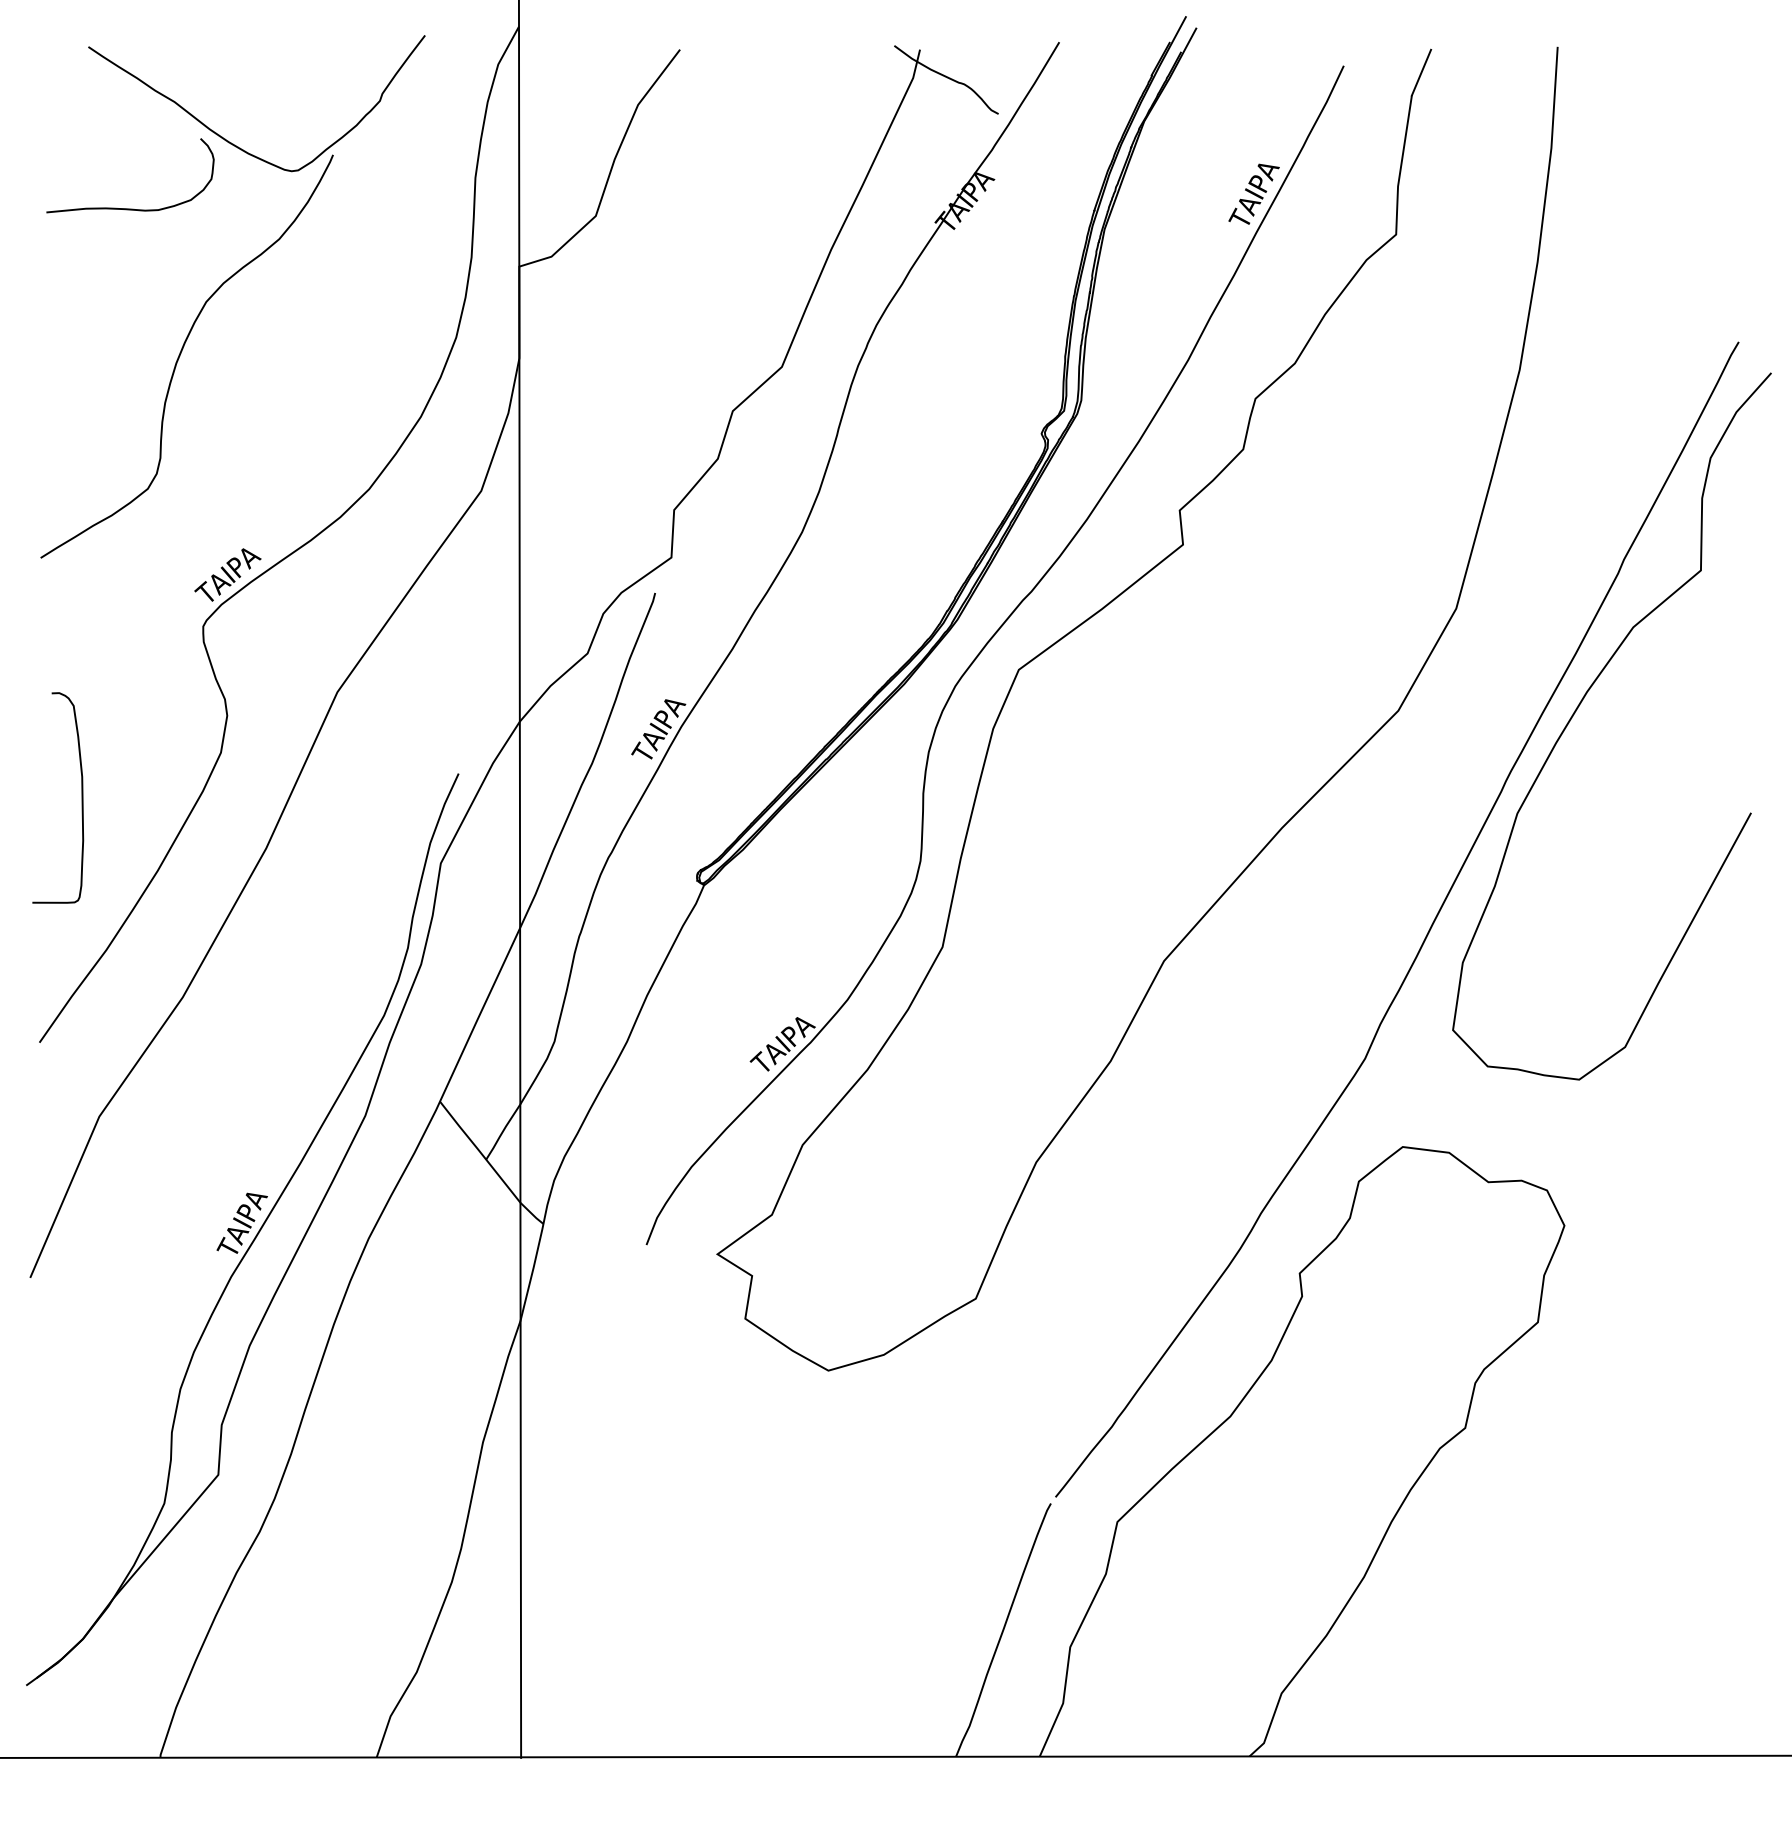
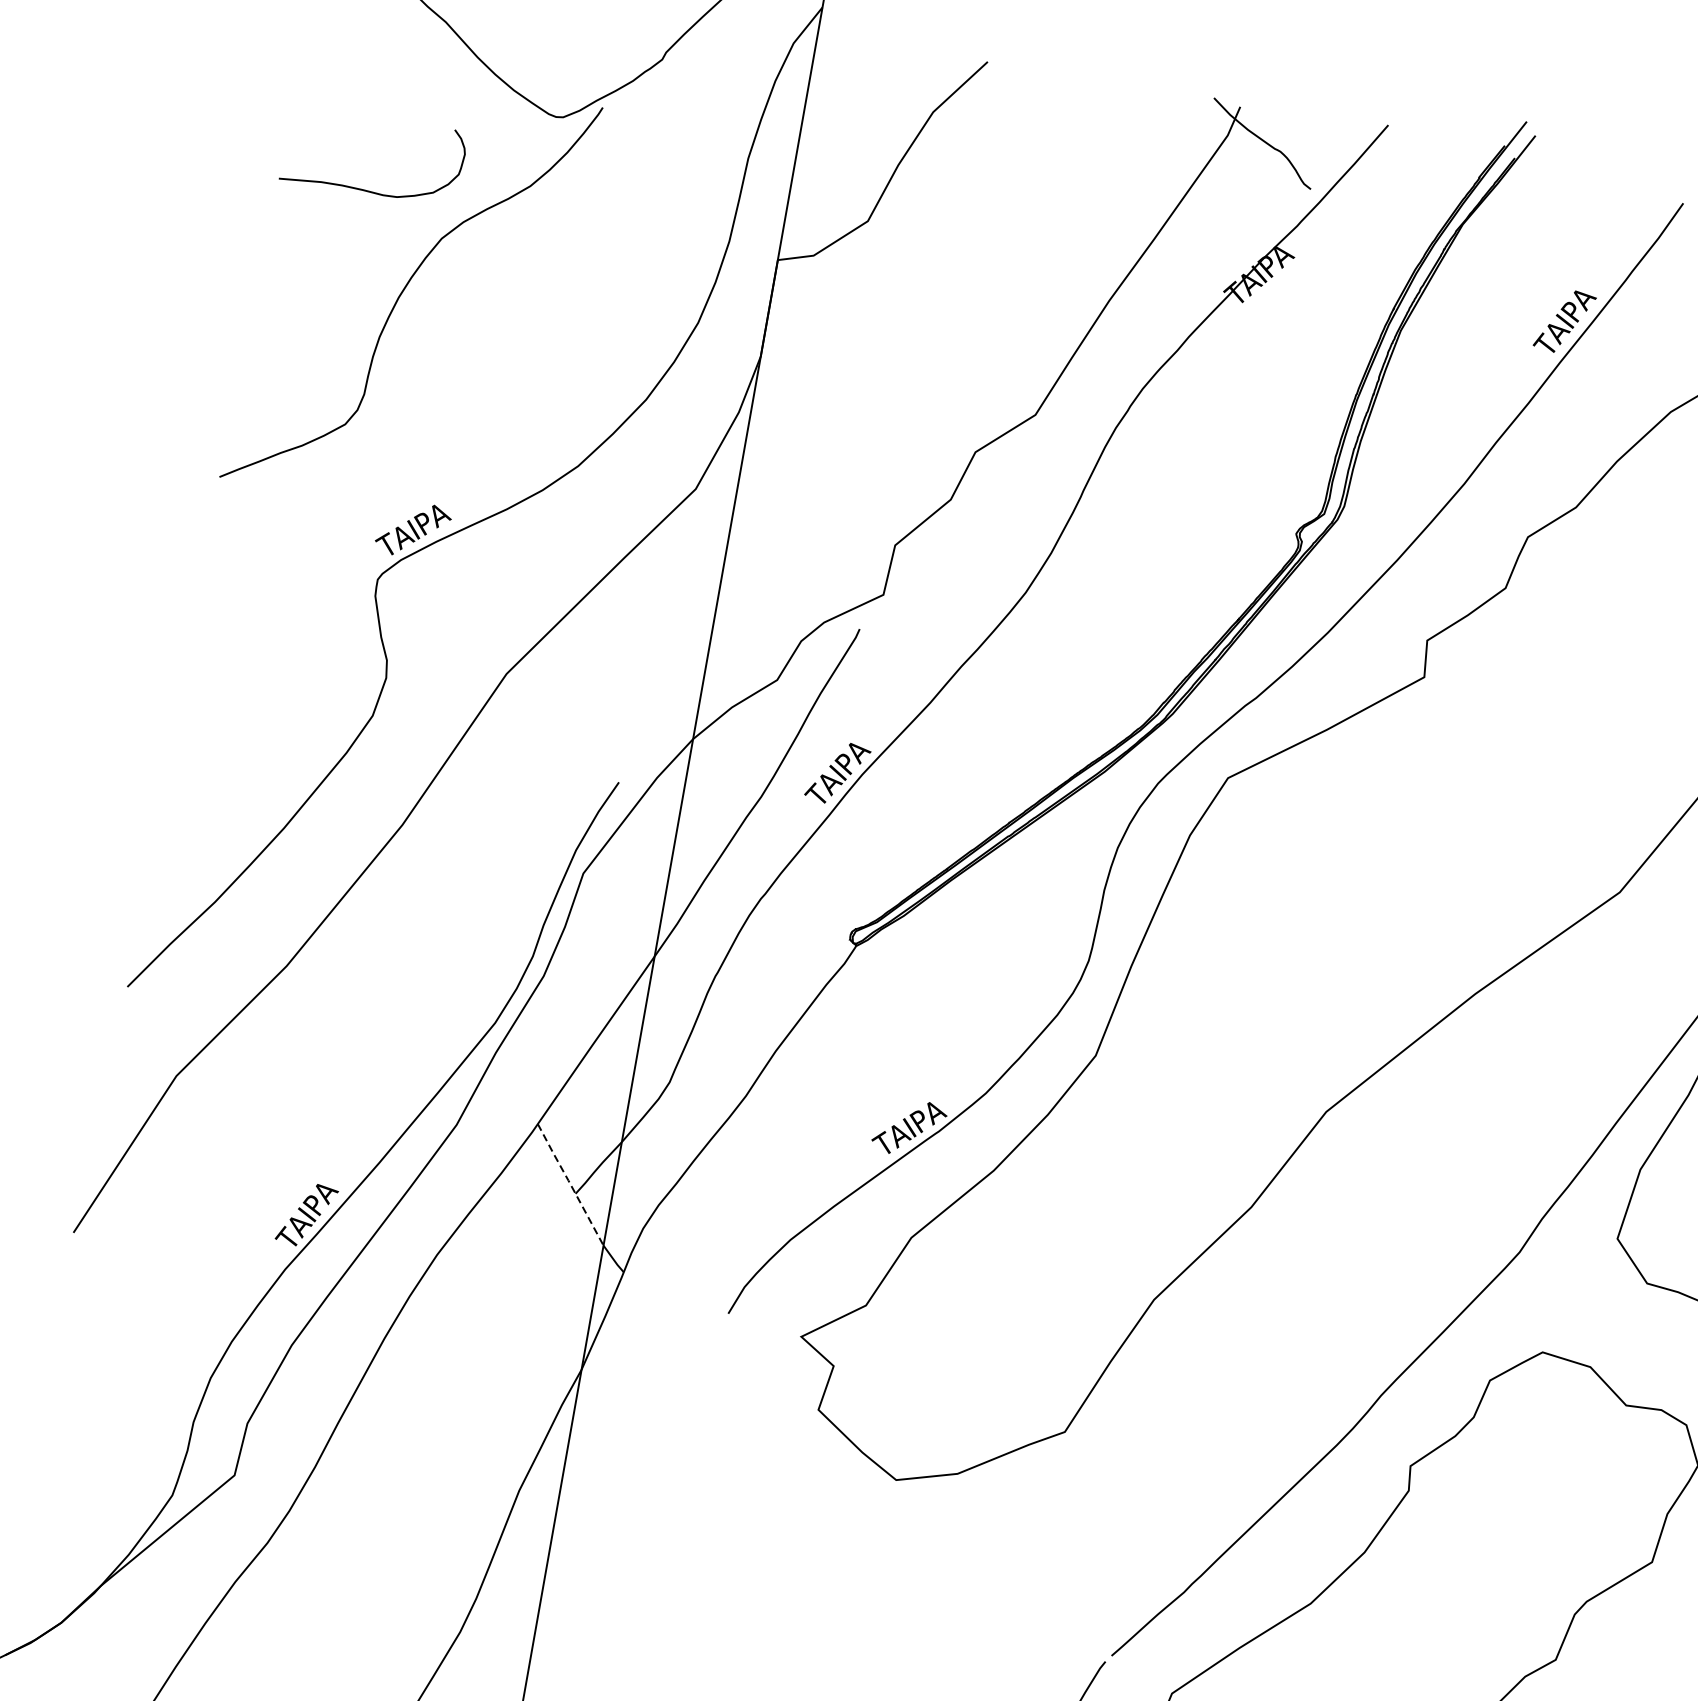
curve: (130, 208) -> (368, 190), moved
curve: (81, 797) -> (217, 736), removed
line: (479, 1151) -> (570, 1183), solid -> dashed

